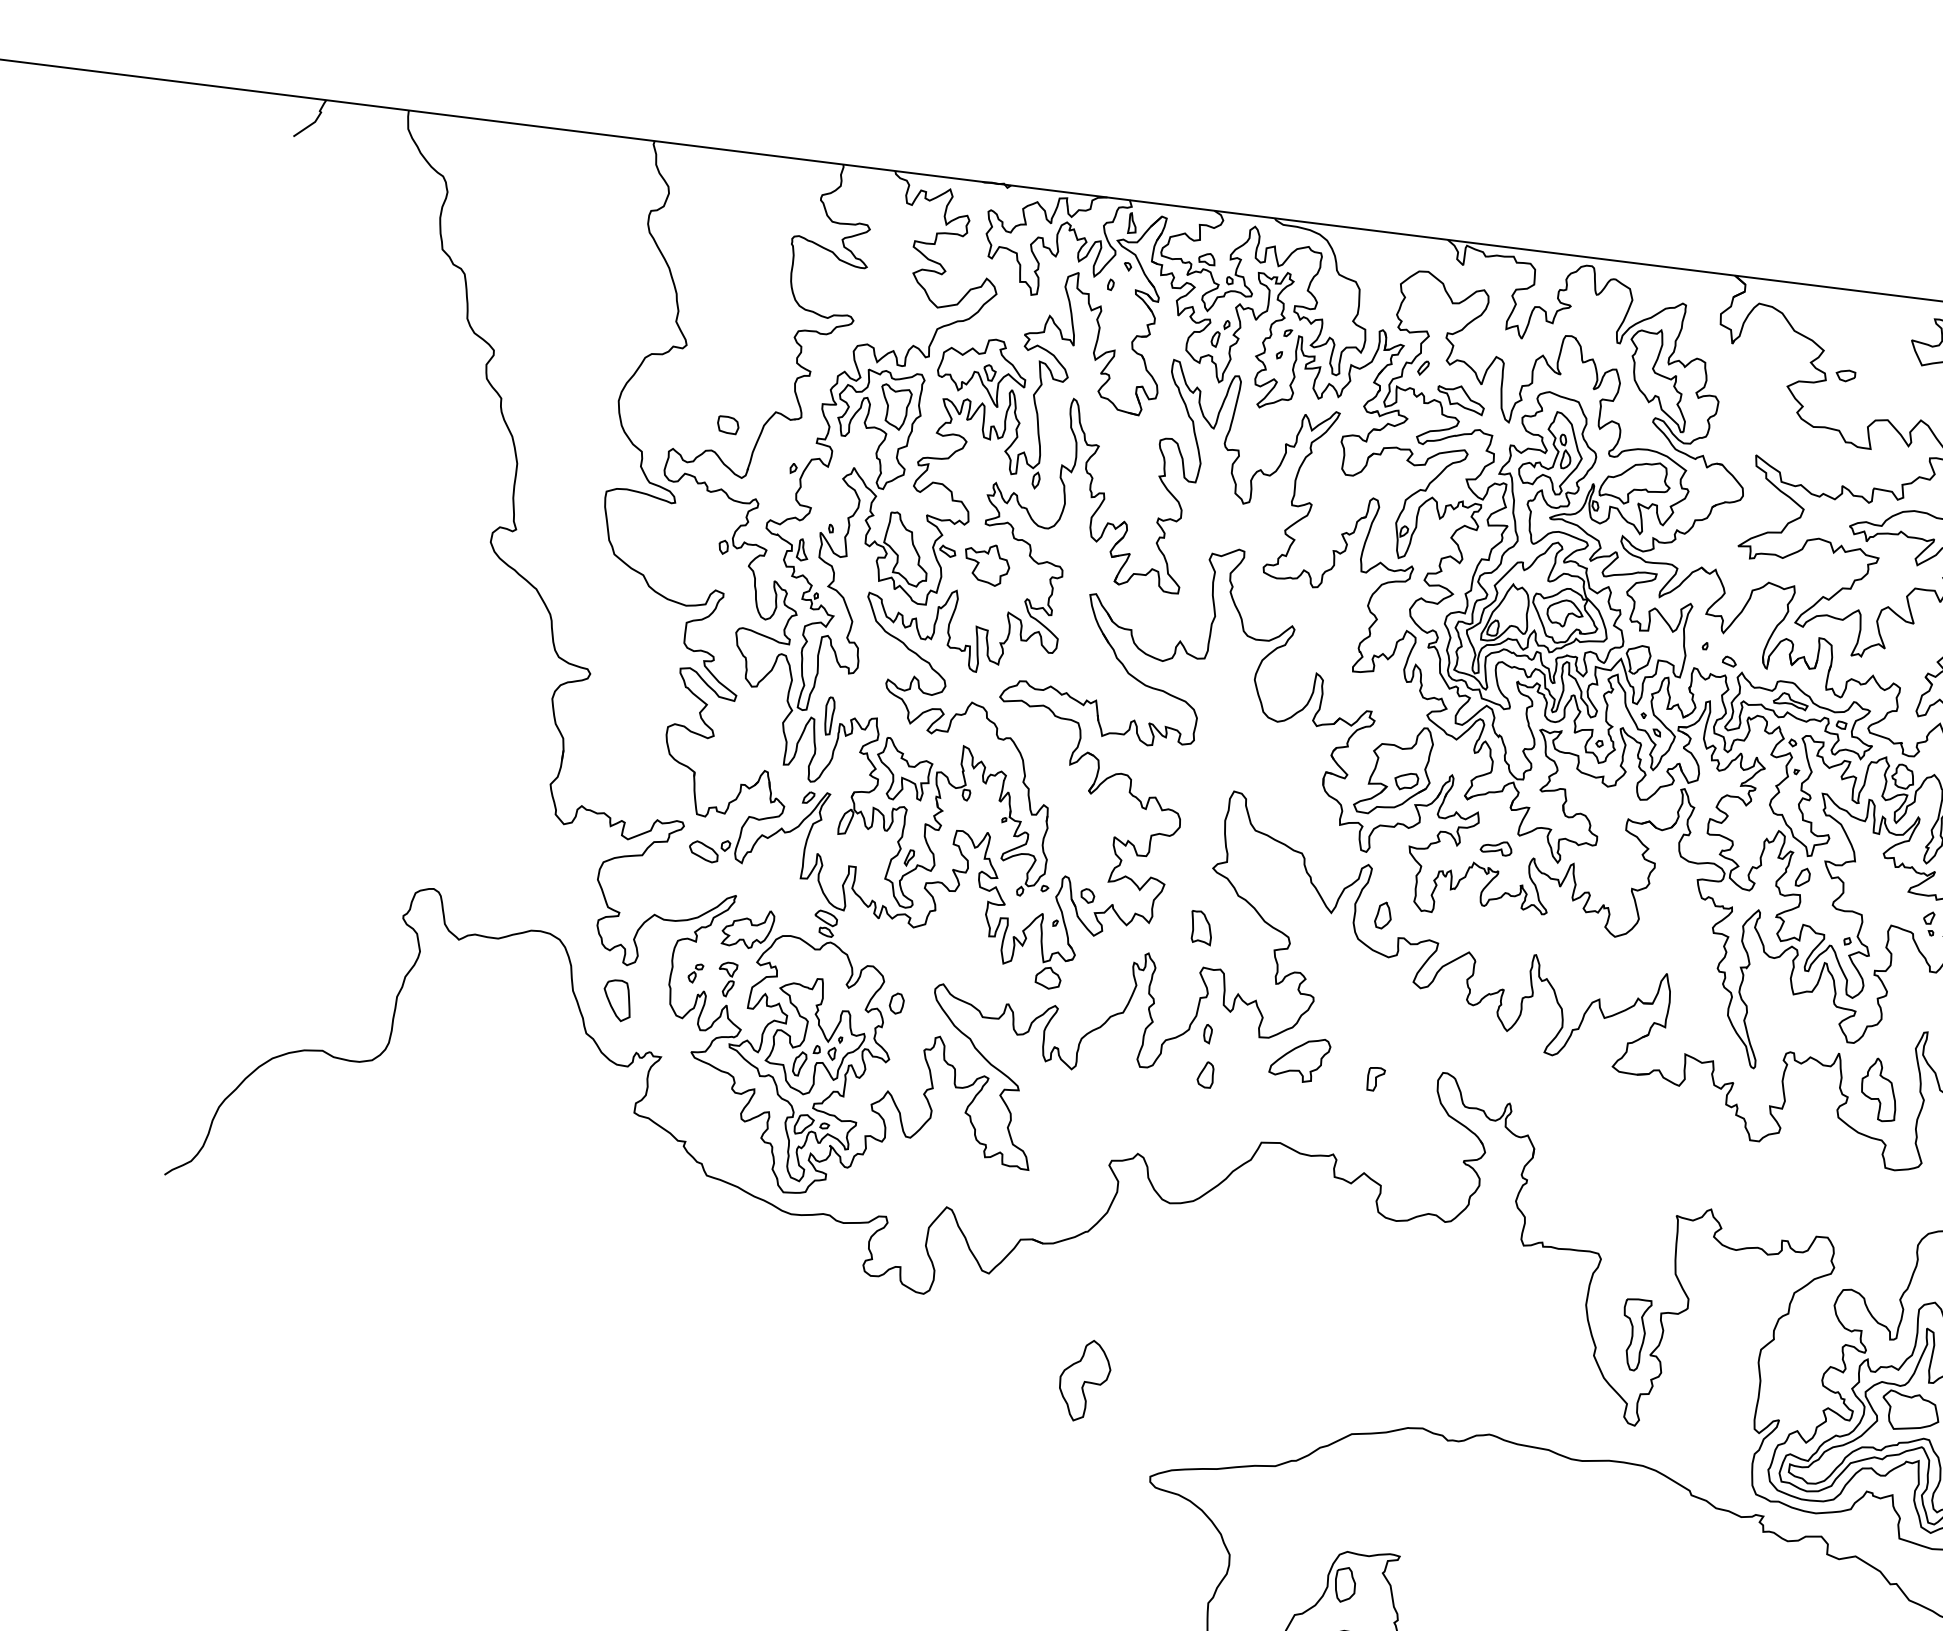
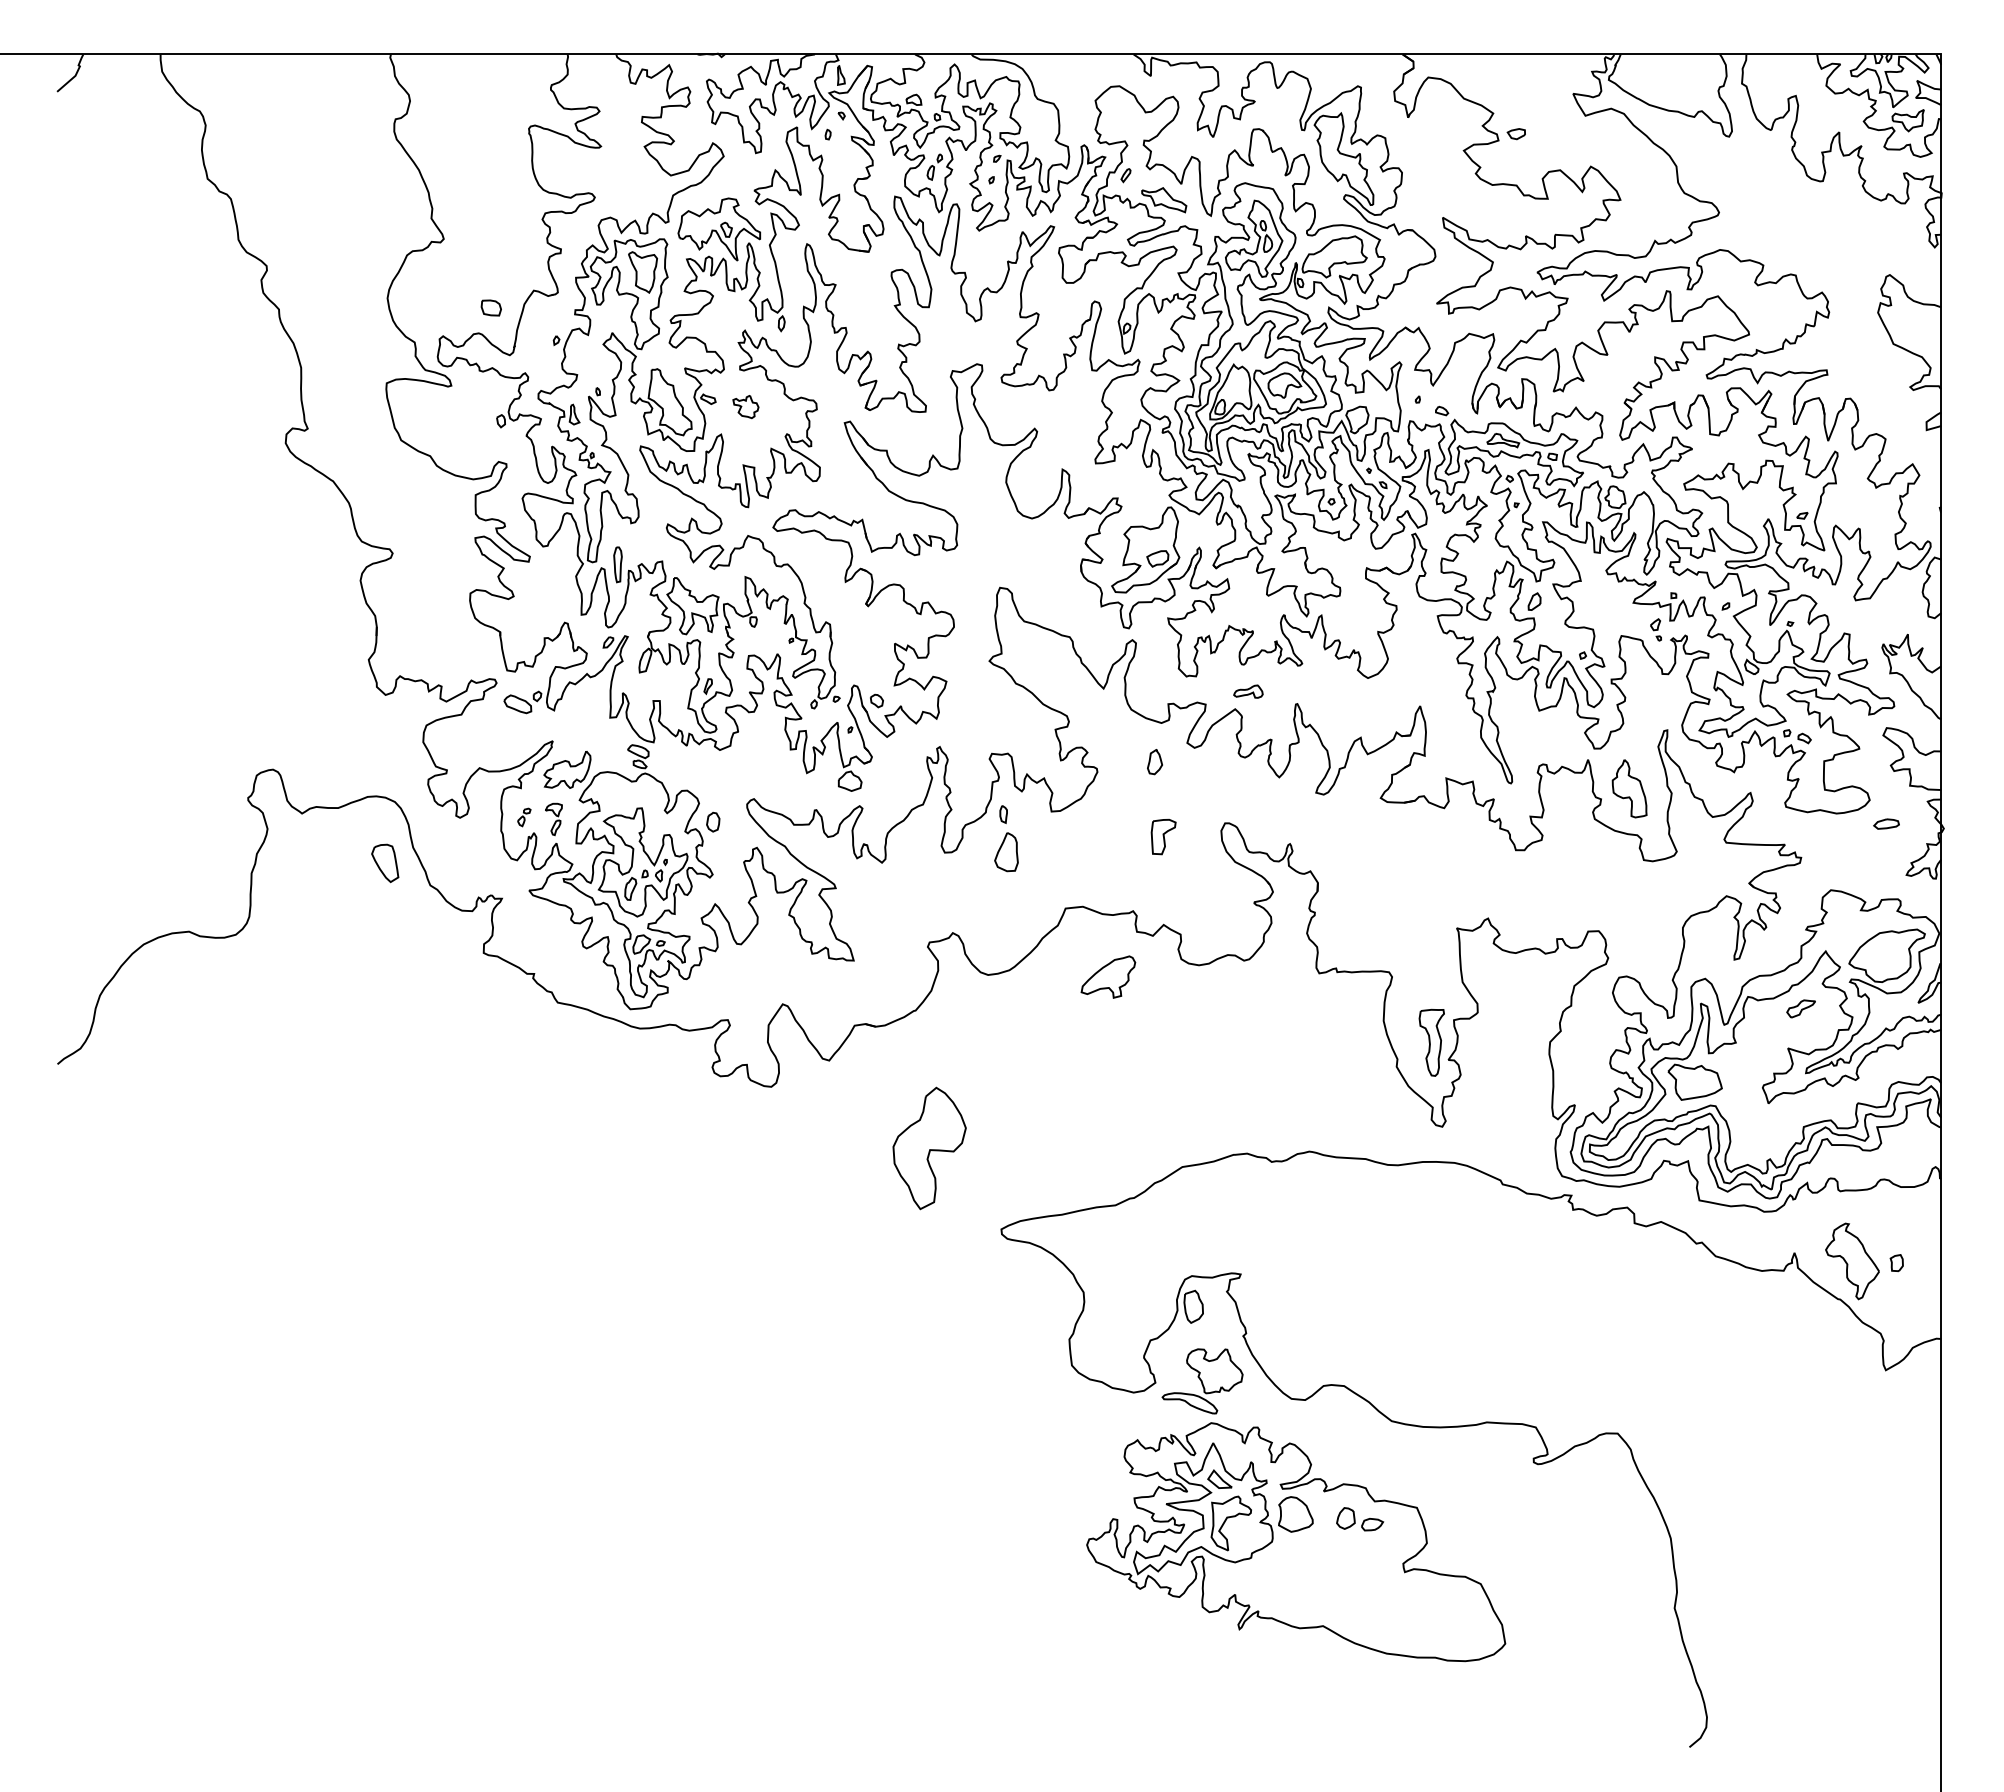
part: (986, 564) -> (745, 406), size x0.6
part: (1496, 847) -> (1248, 691), moved
part: (1382, 915) -> (1154, 762), moved
part: (1201, 928) -> (985, 717), removed
part: (617, 1000) -> (385, 863), moved
part: (1300, 1058) -> (1108, 976), moved
part: (1205, 1074) -> (1006, 852), size x1.6
part: (1375, 1078) -> (1163, 836), size x1.6
part: (1084, 1380) -> (929, 1148), size x1.6

